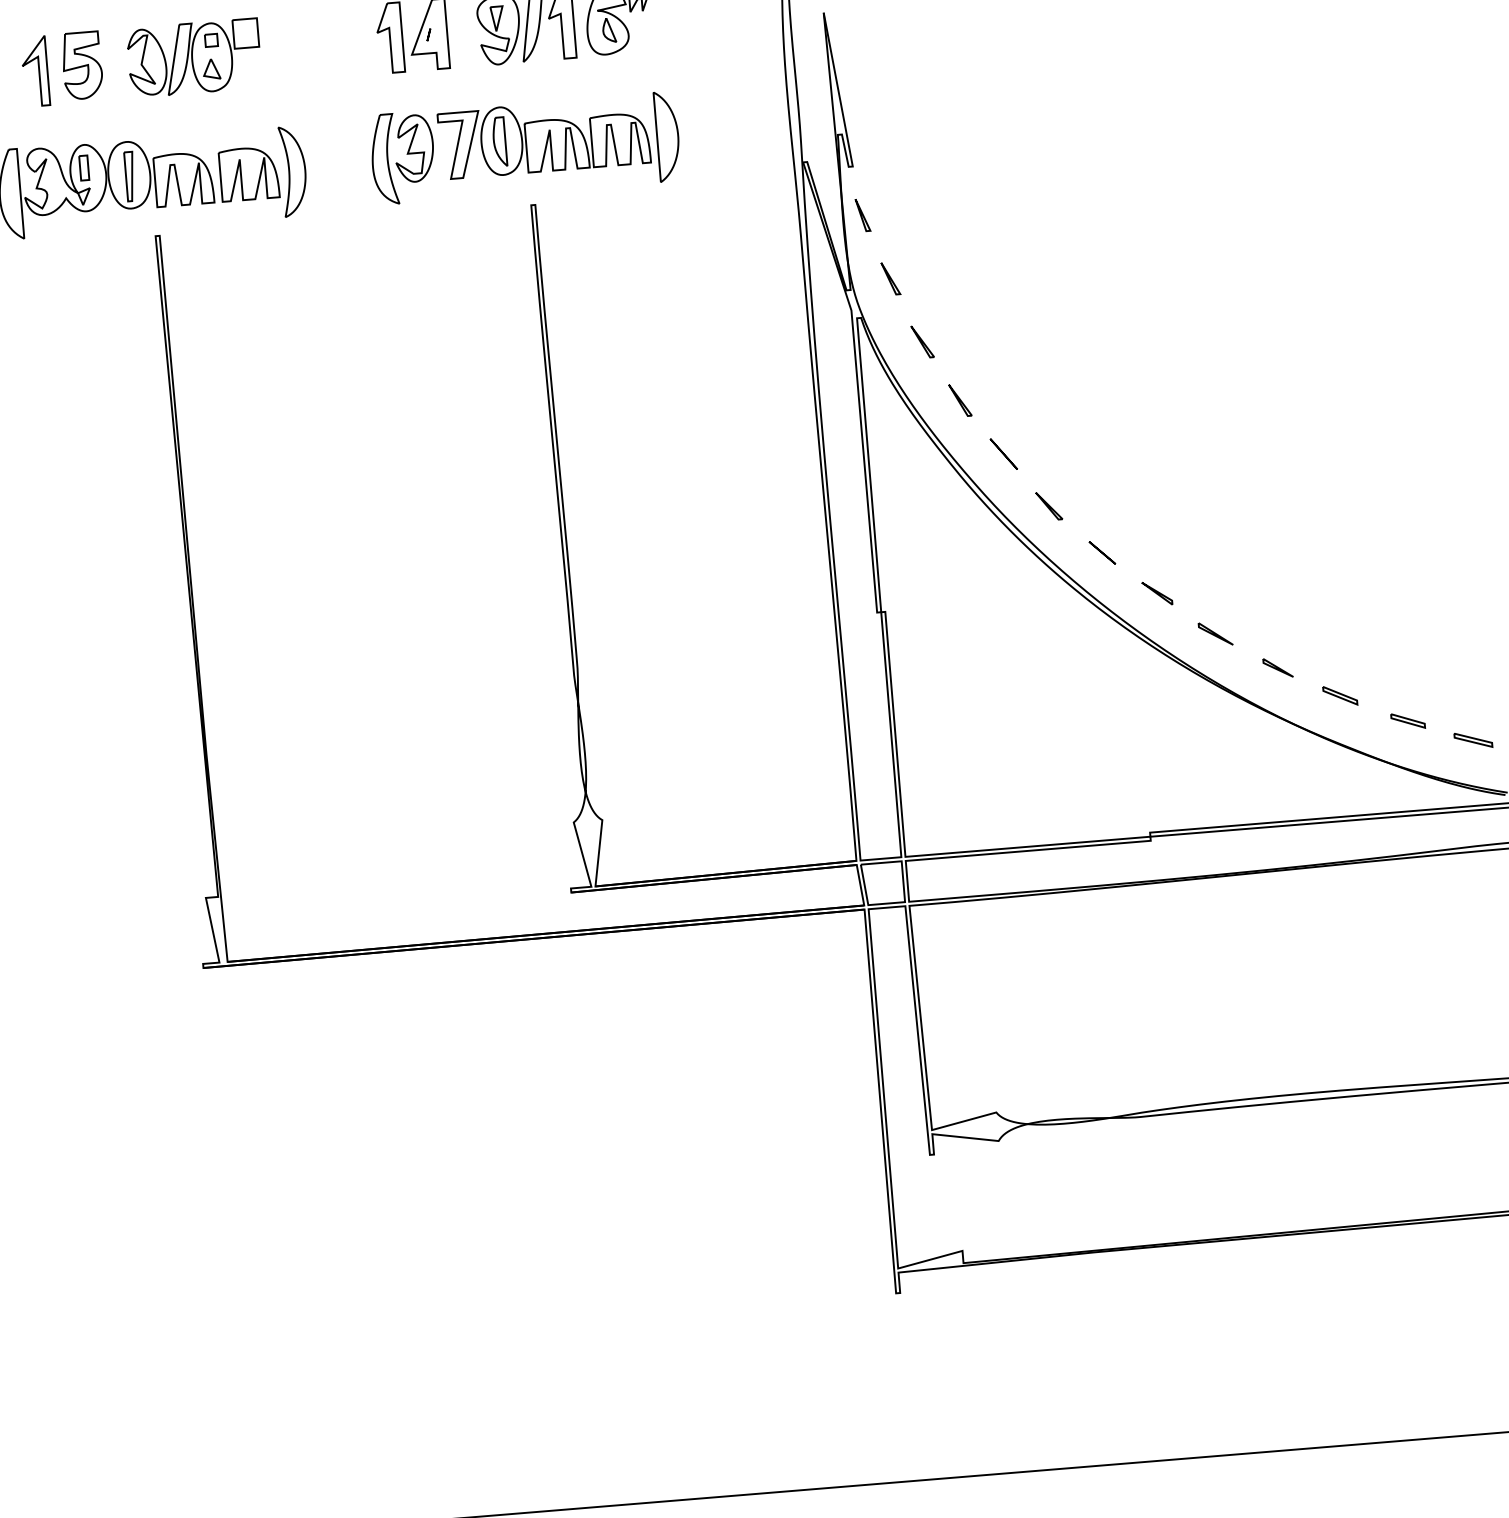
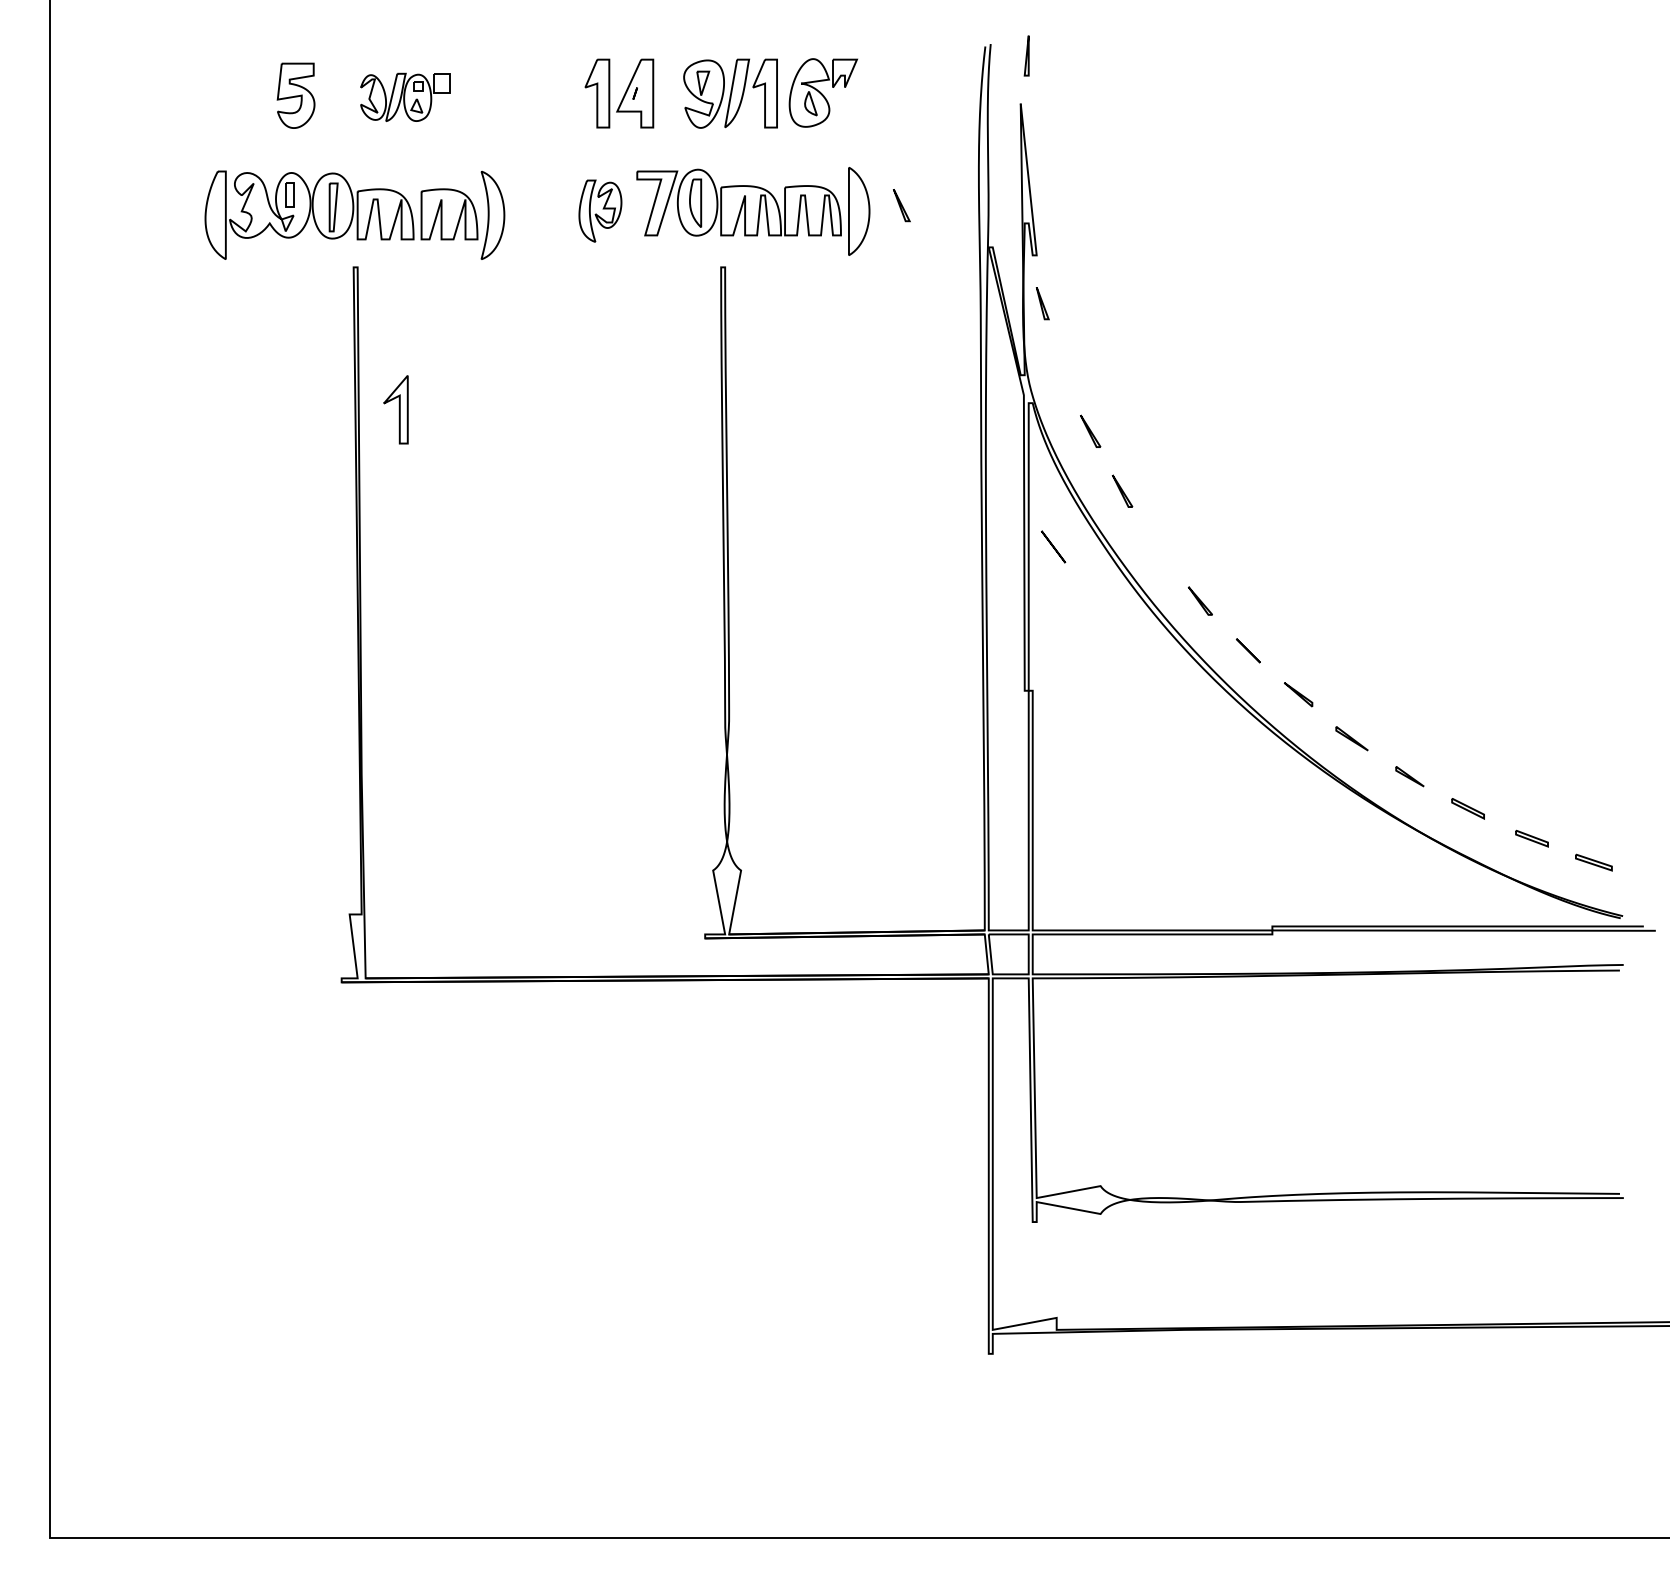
part: (194, 58) -> (405, 97), size x0.7
part: (34, 71) -> (395, 409), moved
part: (403, 157) -> (600, 210), size x0.7
part: (890, 278) -> (901, 205), moved
line: (1003, 453) -> (1053, 546), moved

